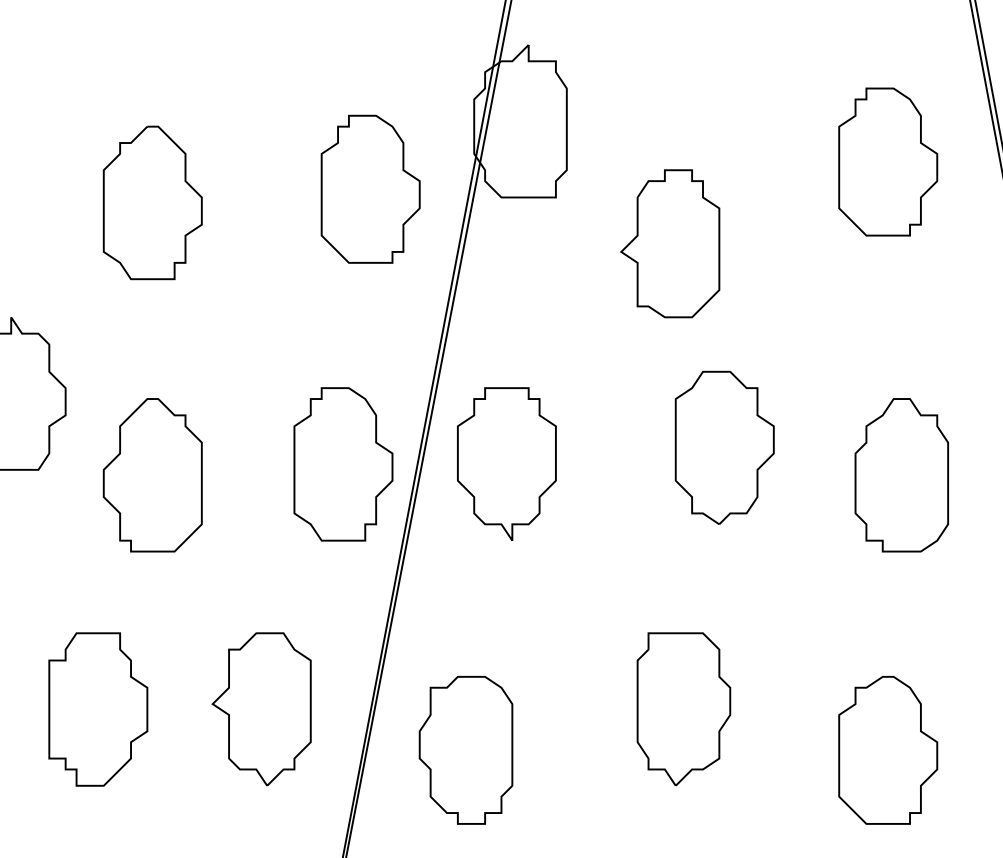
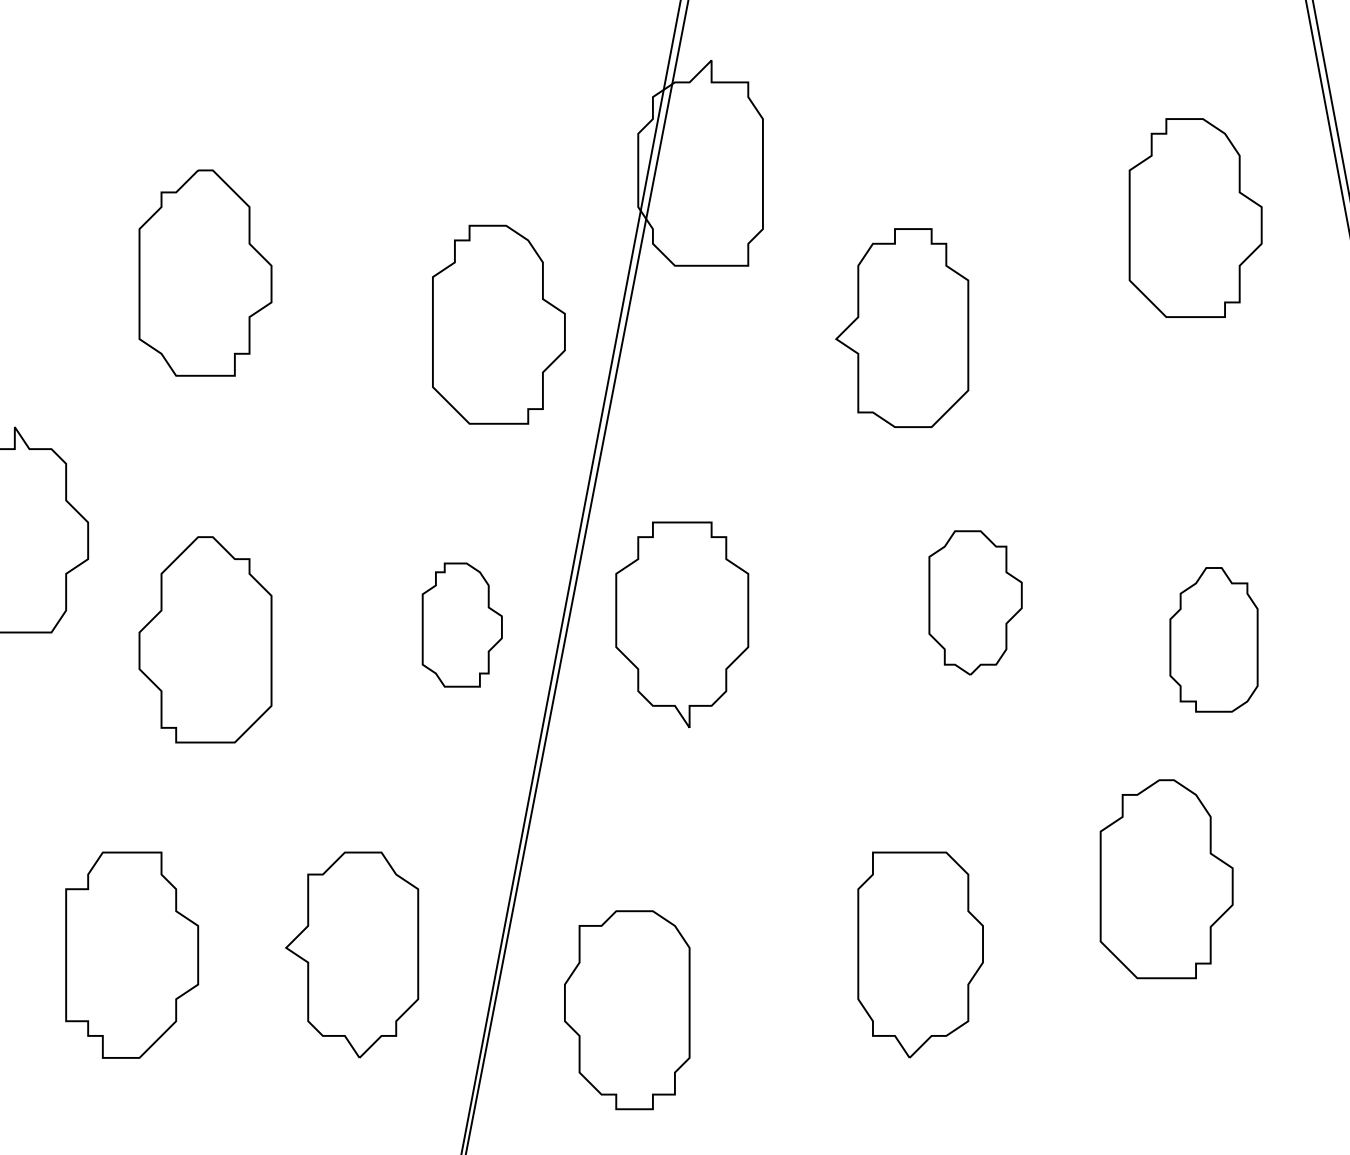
part: (370, 189) -> (498, 324), moved
part: (724, 447) -> (975, 602), size x0.7
part: (343, 463) -> (462, 624), size x0.6
part: (901, 475) -> (1213, 639), size x0.7
part: (888, 750) -> (1166, 879), moved

